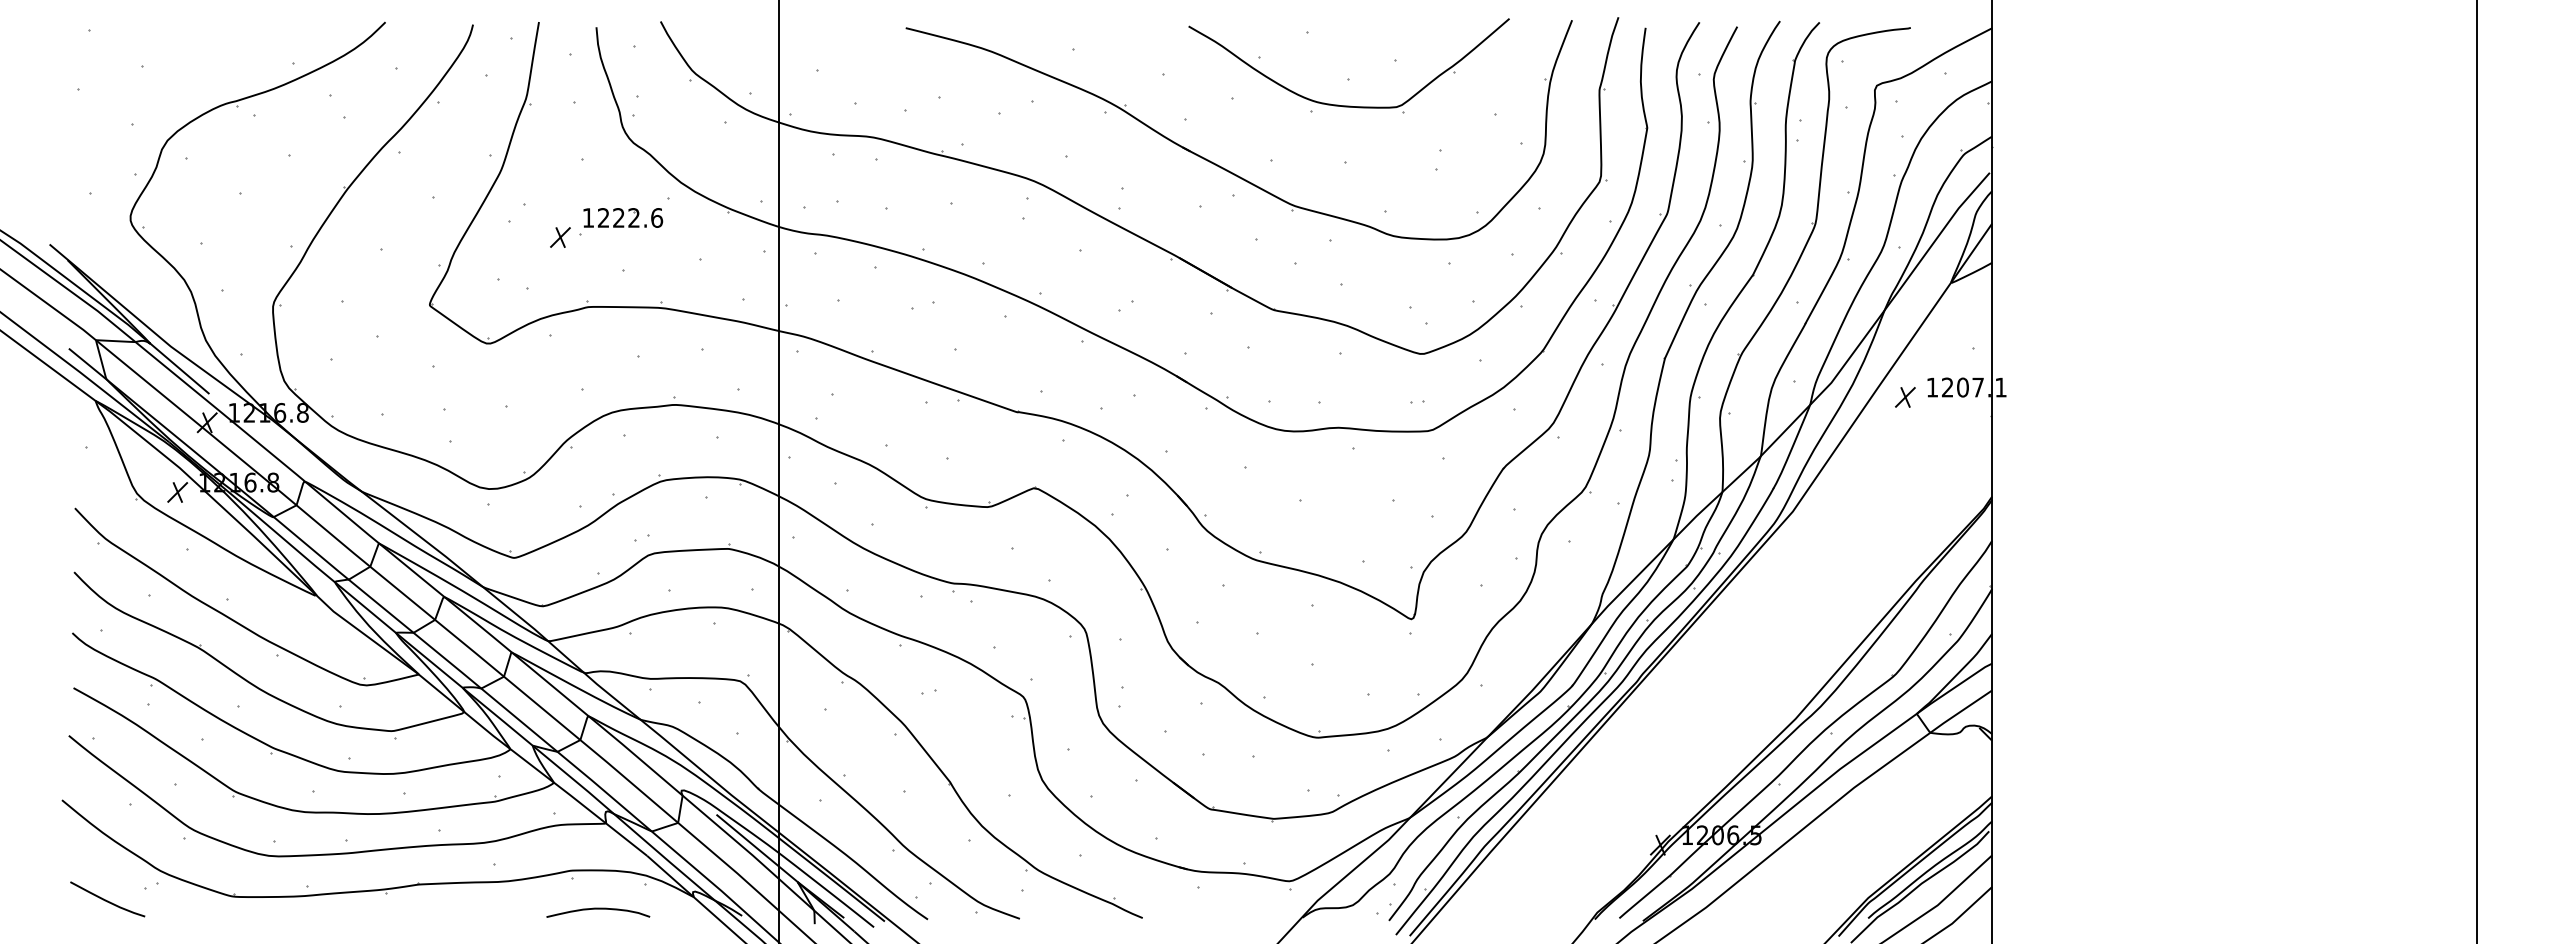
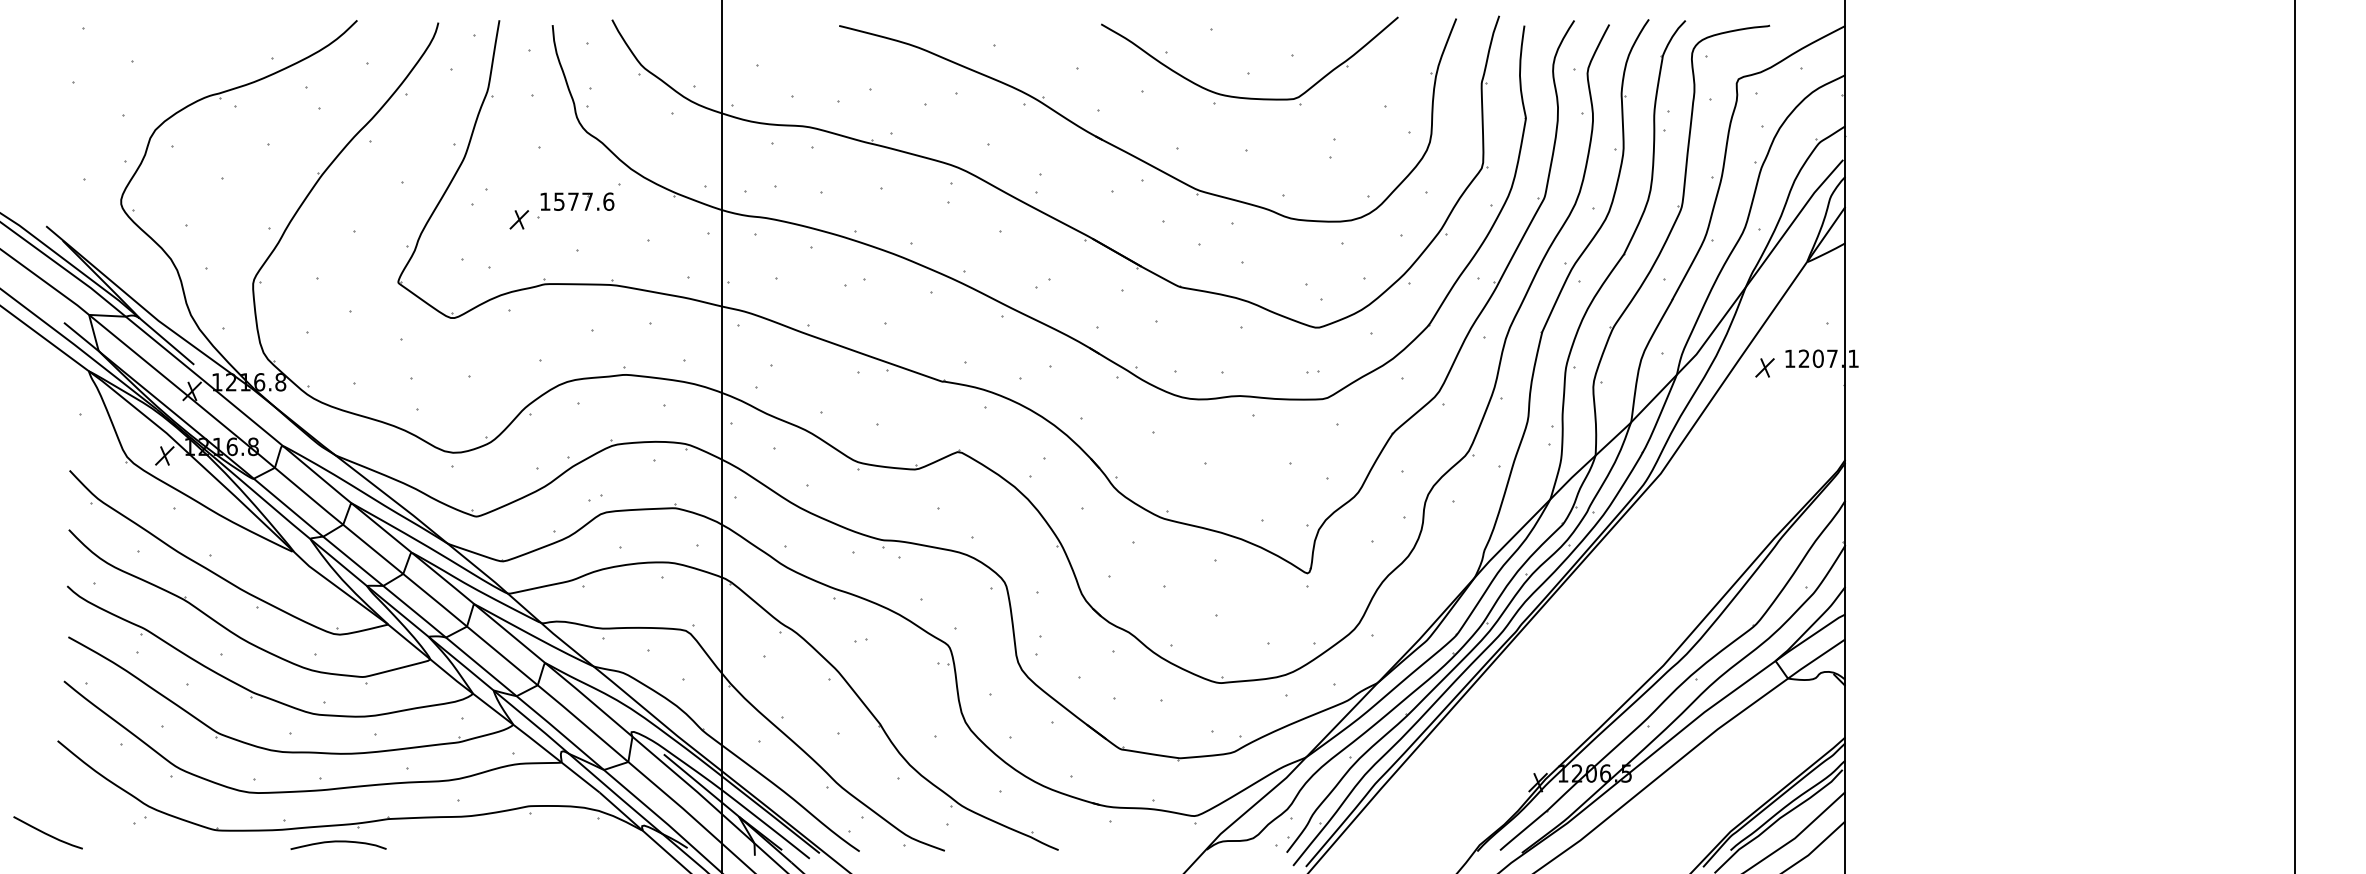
text: (618, 217) -> (573, 201), 1222.6 -> 1577.6
curve: (107, 900) -> (47, 833), moved
curve: (598, 909) -> (338, 842), moved

